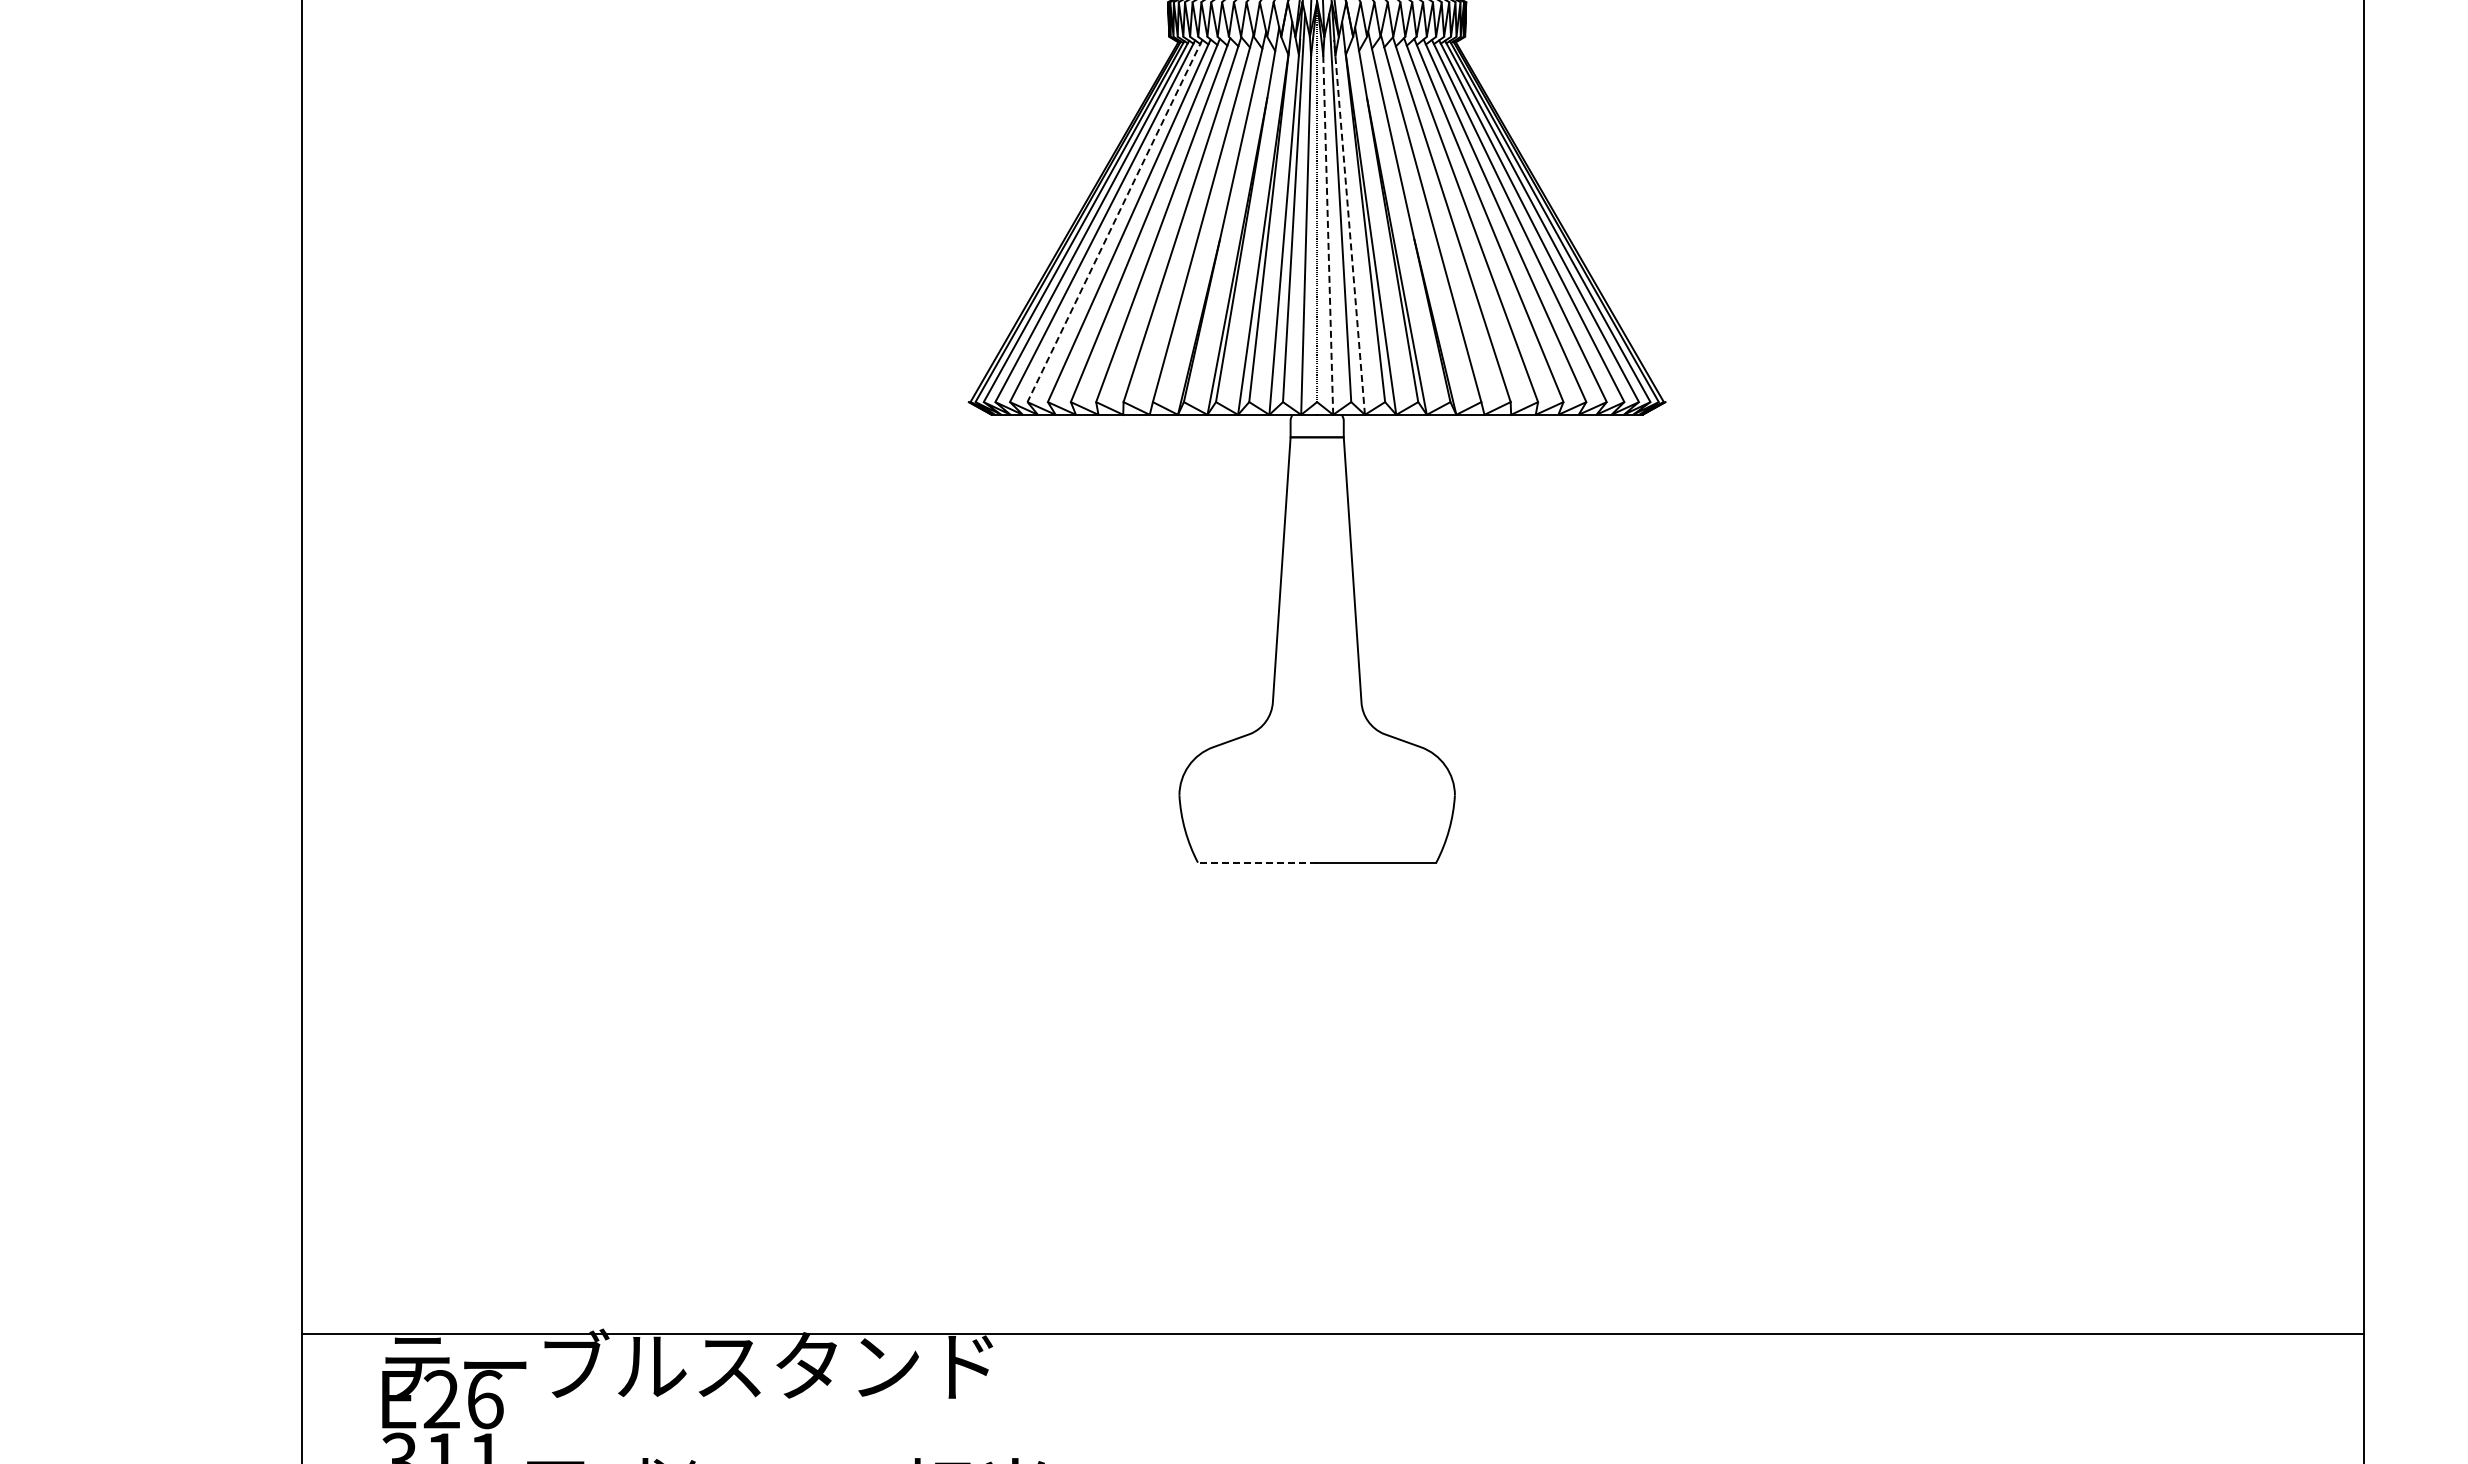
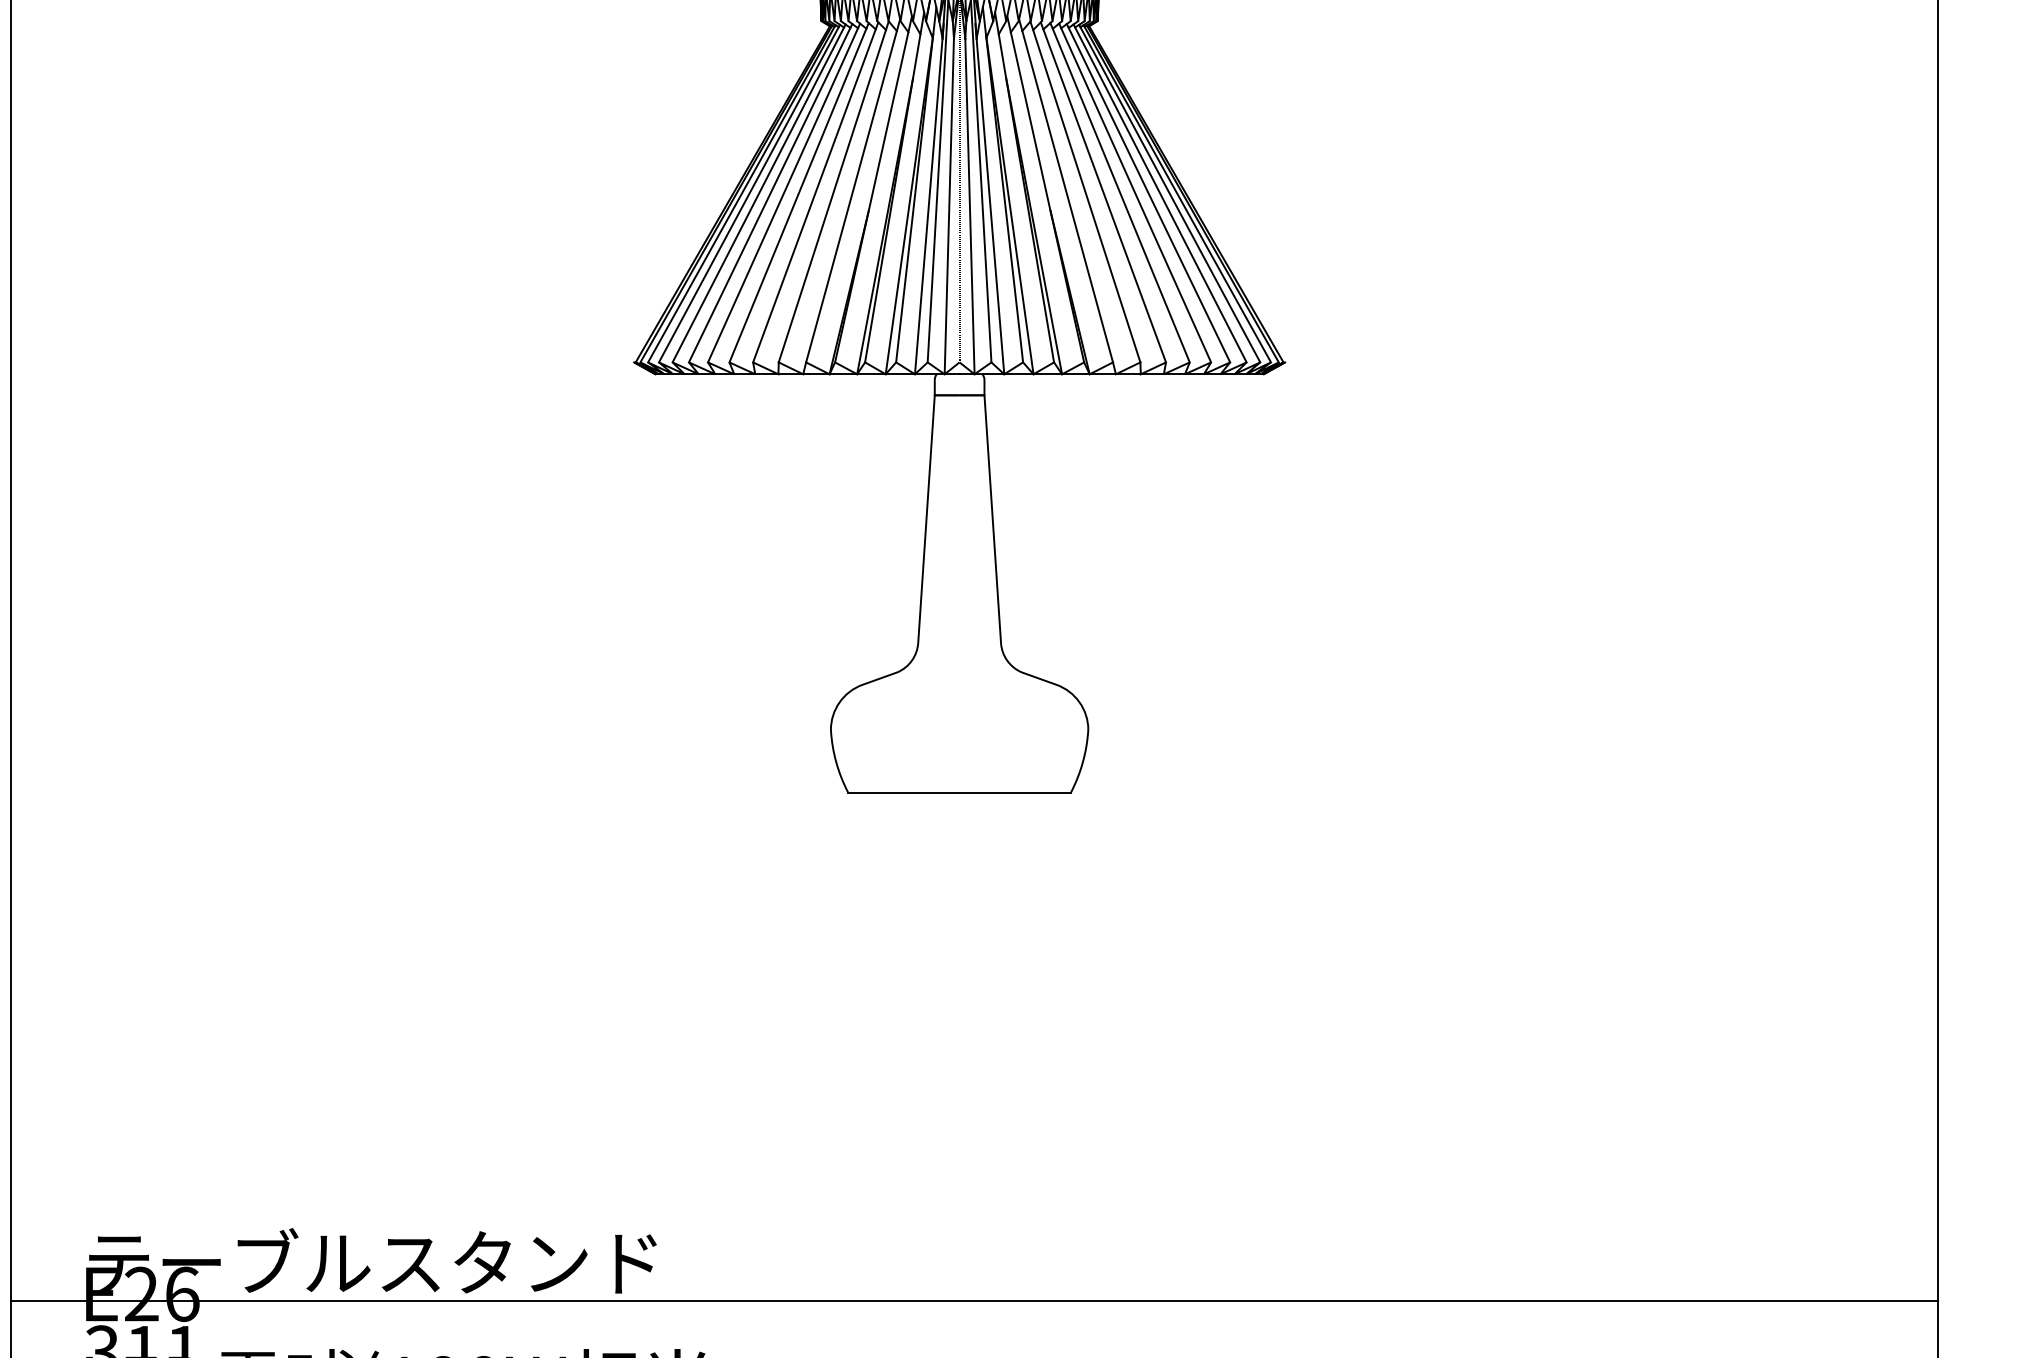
line: (1114, 221) -> (770, 193), dashed -> solid
line: (1349, 226) -> (989, 198), dashed -> solid
line: (1328, 235) -> (970, 206), dashed -> solid
line: (1257, 862) -> (903, 792), dashed -> solid
line: (1332, 1334) -> (973, 1300), moved

